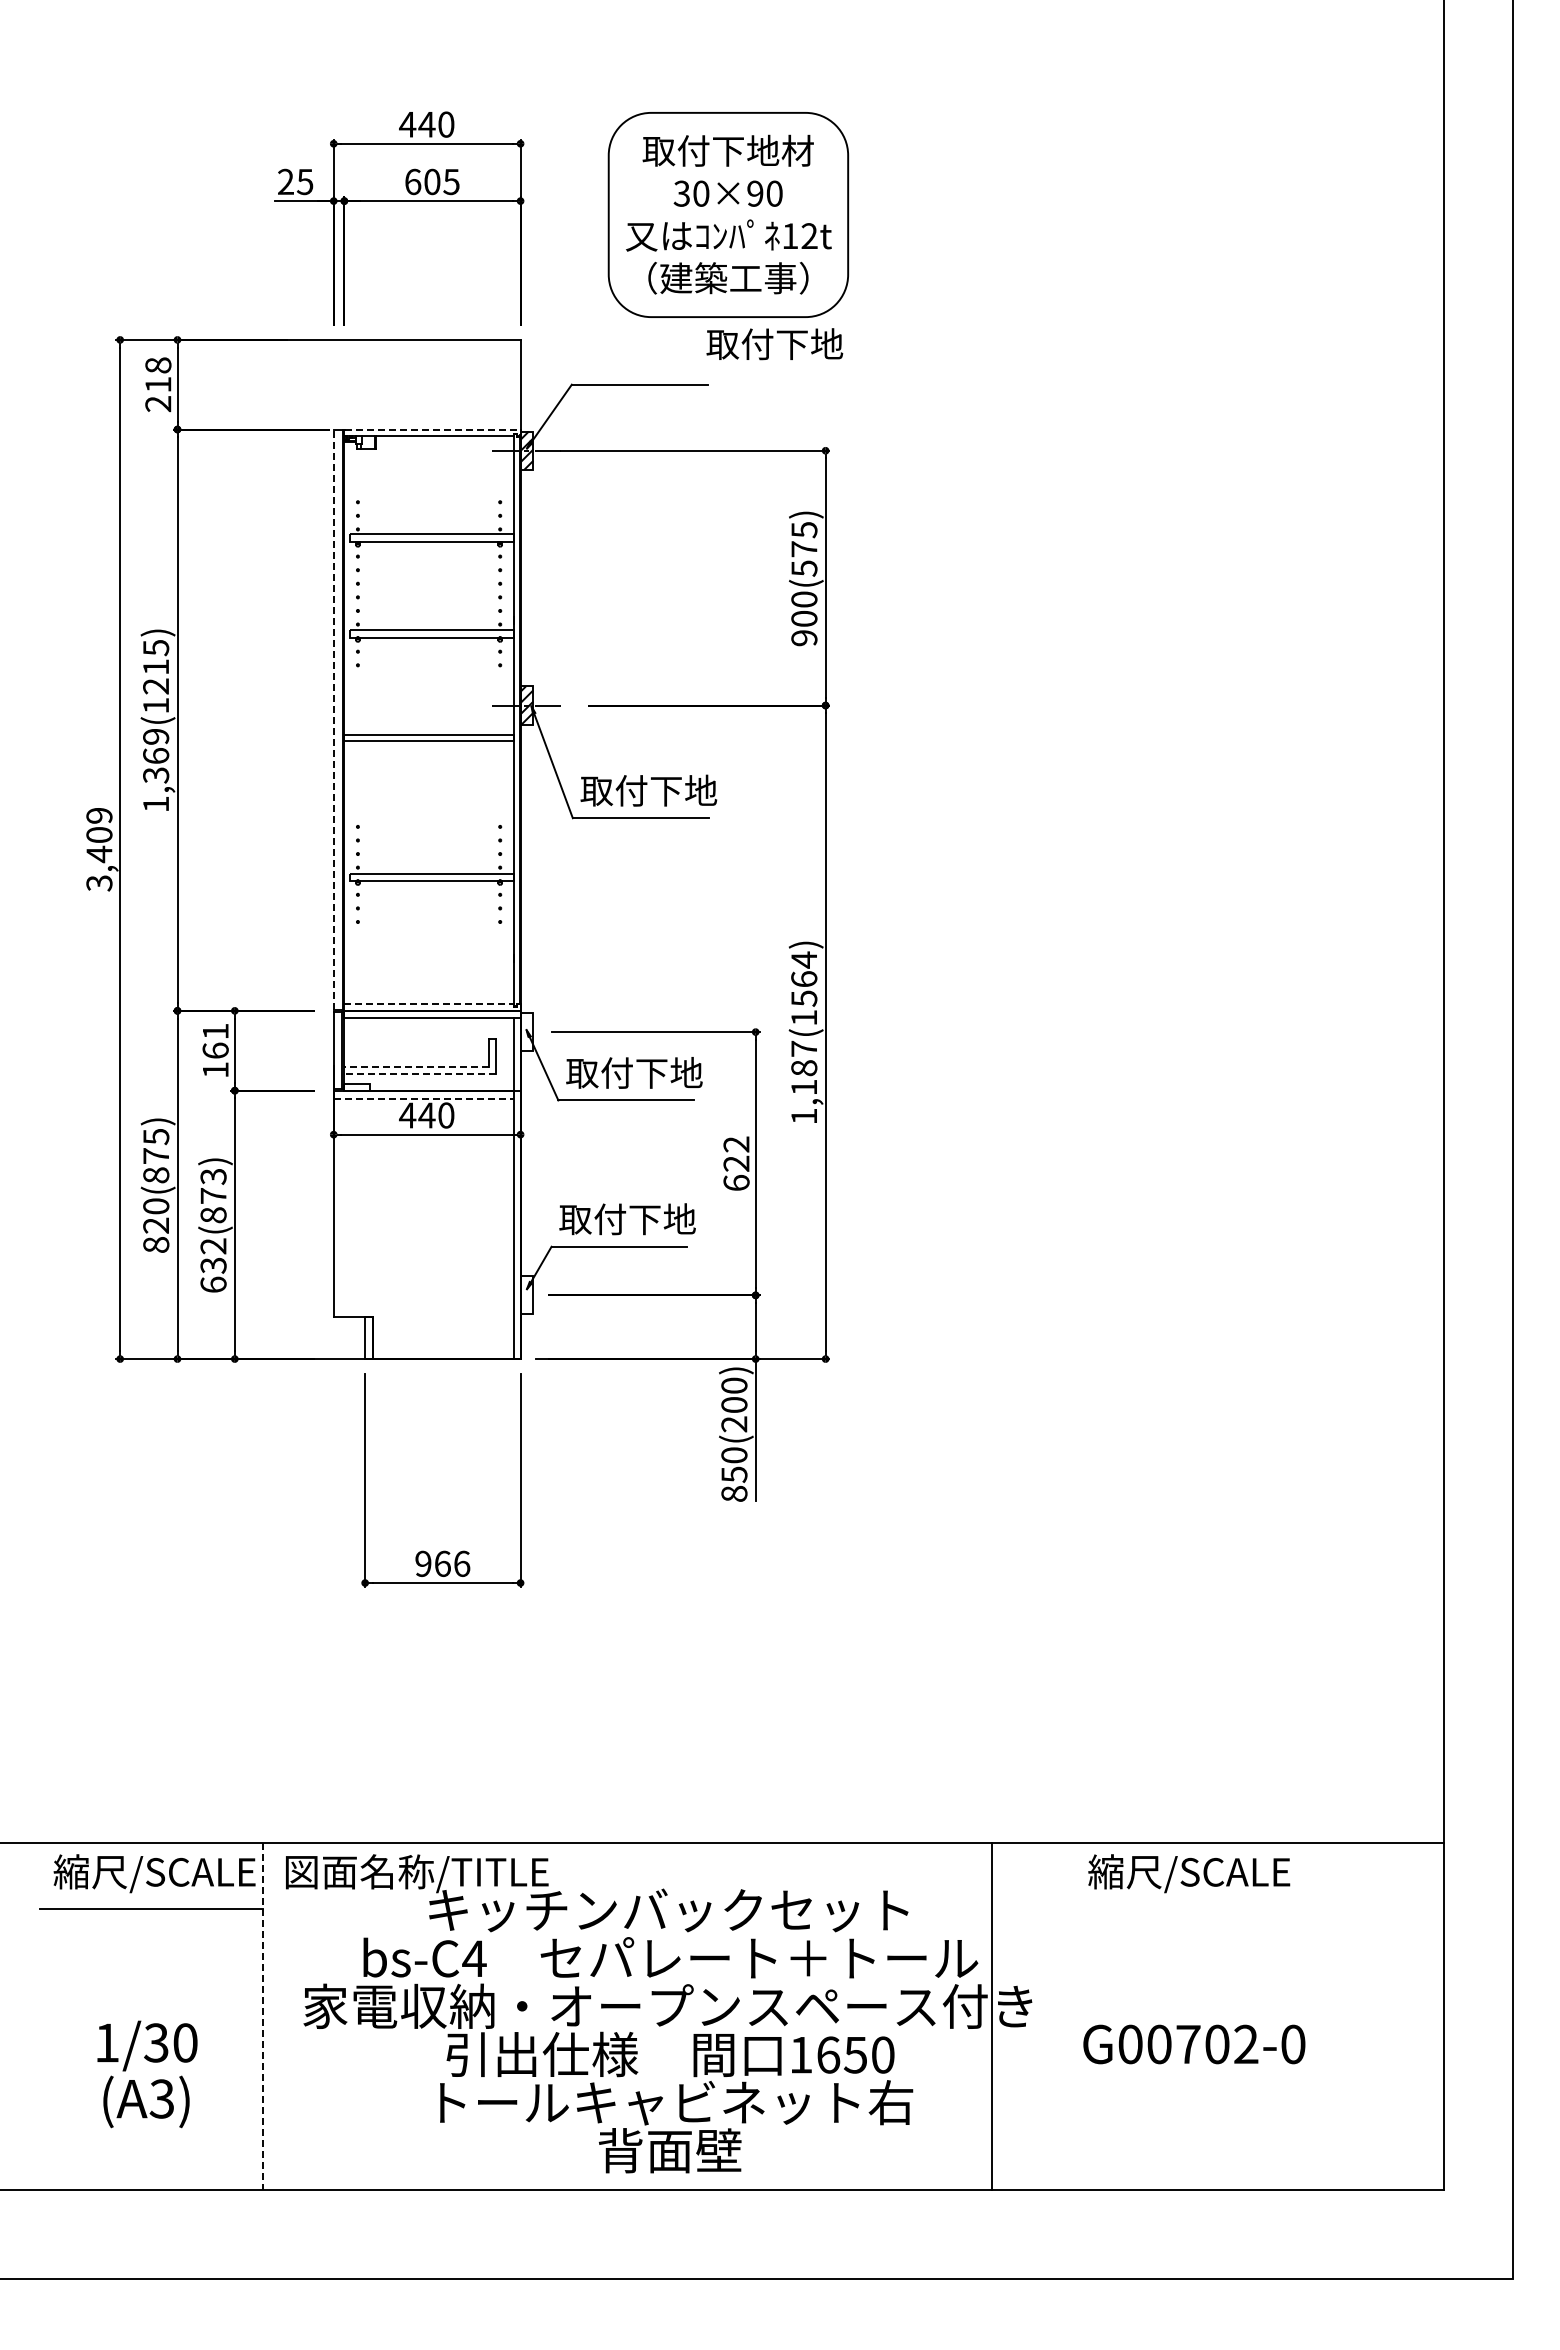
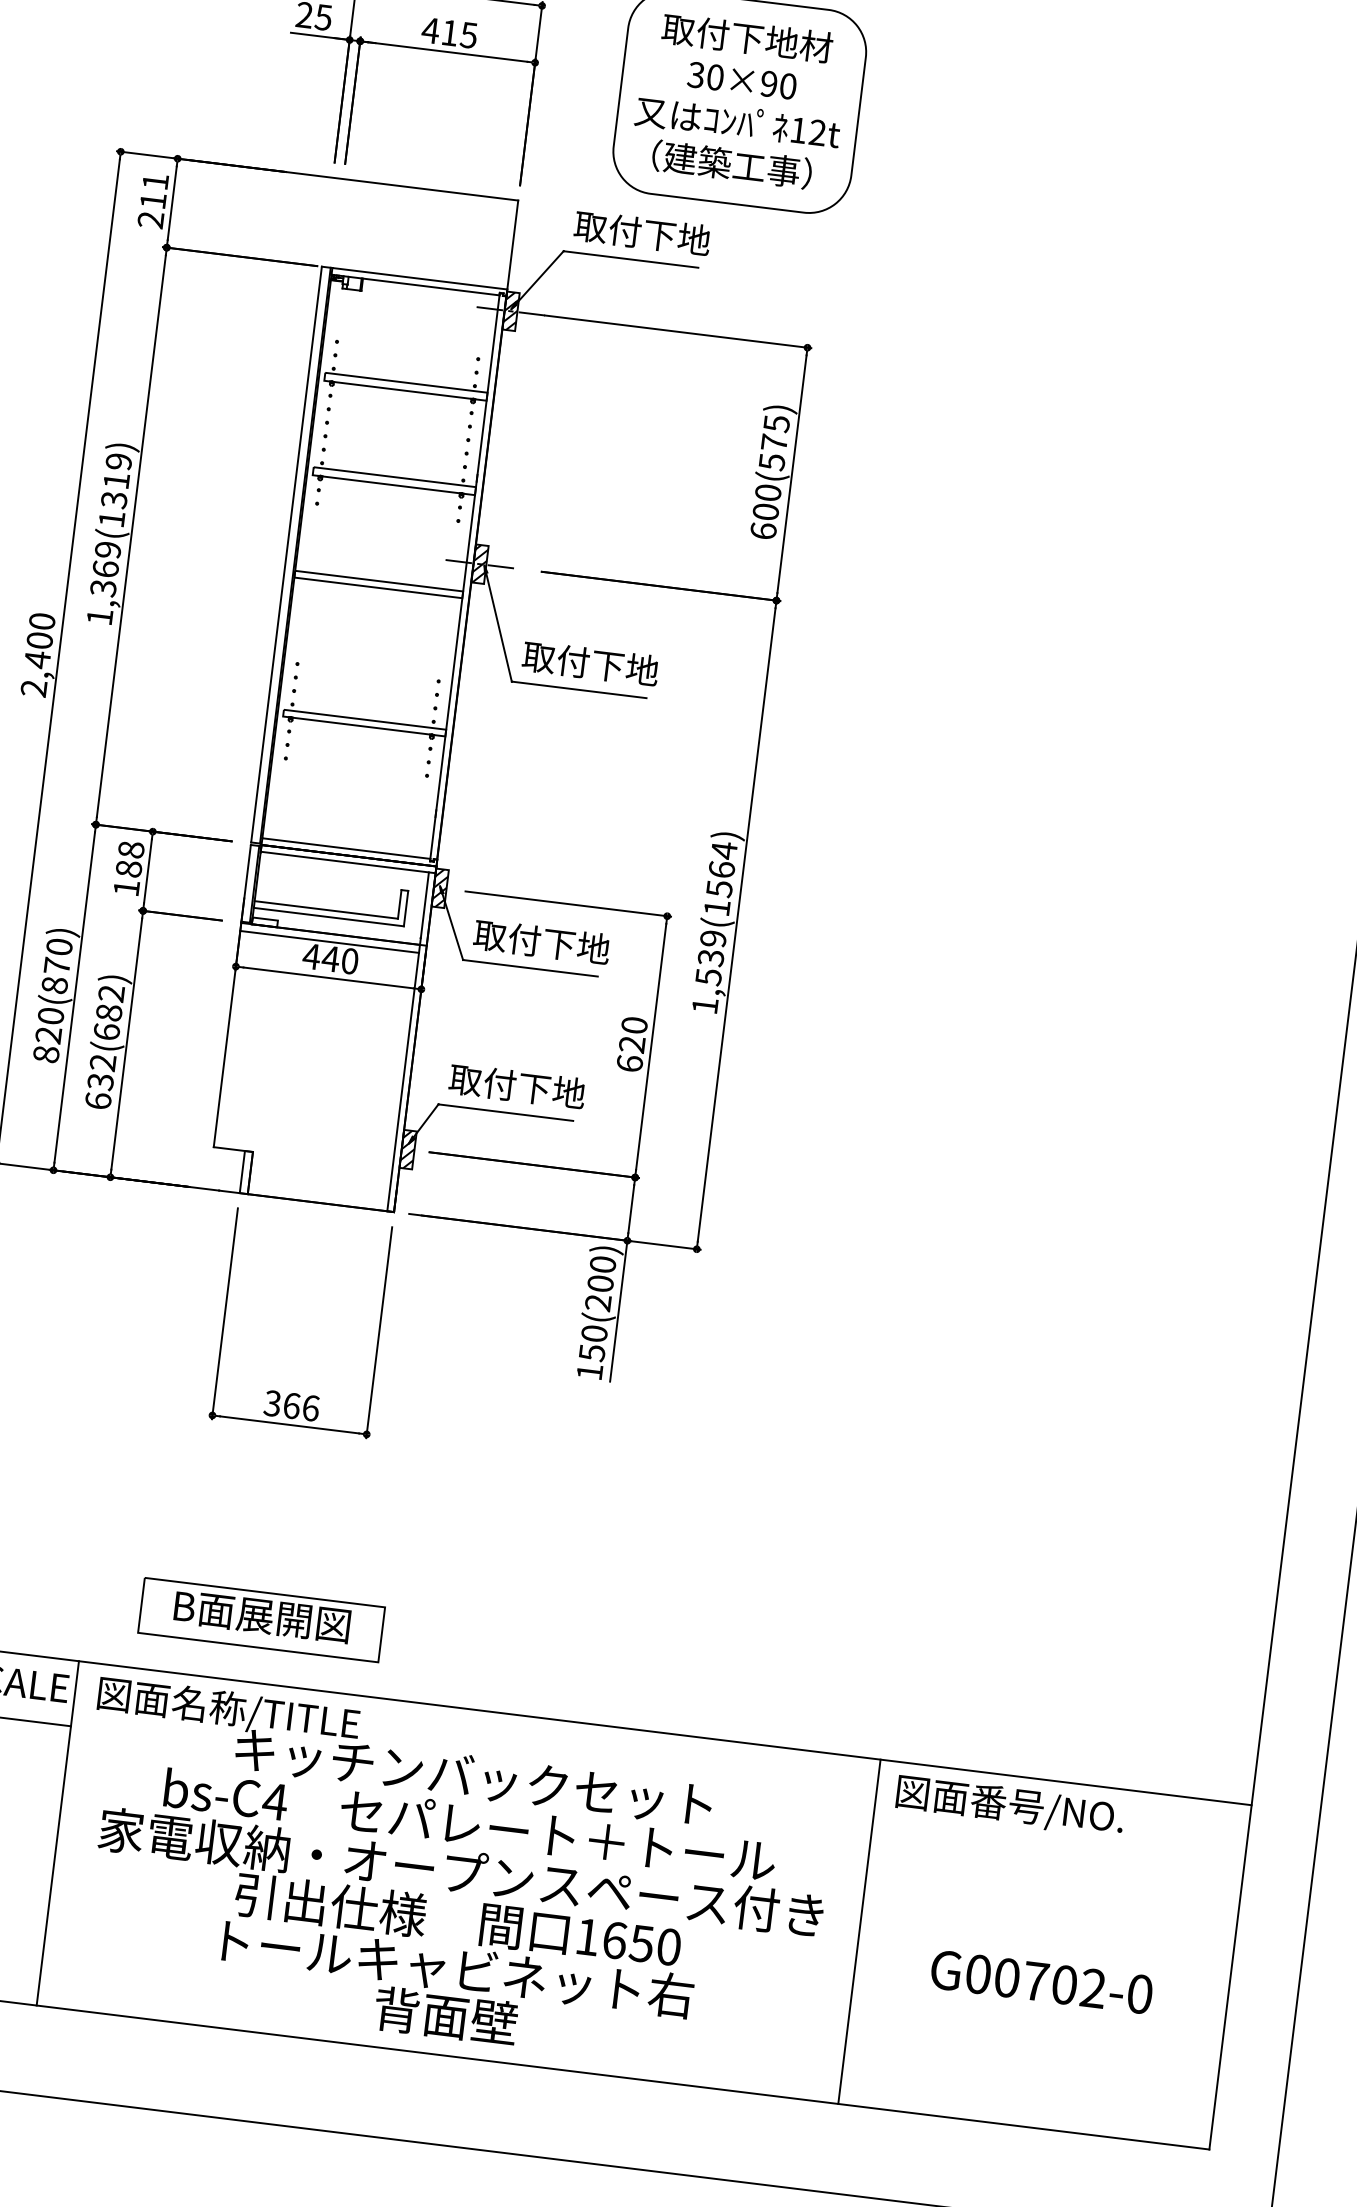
text: (422, 181) -> (440, 31), 605 -> 415
text: (774, 344) -> (642, 233), moved
text: (158, 365) -> (155, 181), 218 -> 211
line: (433, 429) -> (420, 278), dashed -> solid
text: (804, 638) -> (763, 531), 900(575) -> 600(575)
text: (156, 667) -> (116, 481), 1,369(1215) -> 1,369(1319)
line: (333, 719) -> (286, 554), dashed -> solid
text: (99, 849) -> (38, 655), 3,409 -> 2,400
line: (428, 1004) -> (345, 848), dashed -> solid
hatch: (526, 1031) -> (439, 887), added
text: (215, 1040) -> (130, 858), 161 -> 188
line: (416, 1067) -> (326, 910), dashed -> solid
text: (804, 1067) -> (711, 957), 1,187(1564) -> 1,539(1564)
line: (419, 1074) -> (328, 917), dashed -> solid
line: (424, 1098) -> (330, 941), dashed -> solid
text: (156, 1136) -> (59, 946), 820(875) -> 820(870)
text: (736, 1144) -> (634, 1025), 622 -> 620
text: (213, 1195) -> (109, 1012), 632(873) -> 632(682)
hatch: (526, 1295) -> (407, 1149), added
text: (734, 1493) -> (589, 1371), 850(200) -> 150(200)
text: (423, 1563) -> (272, 1403), 966 -> 366
part: (438, 1779) -> (261, 1619), added
text: (1203, 1873) -> (1009, 1805), 縮尺/SCALE -> 図面番号/NO.
line: (992, 2016) -> (859, 1931), moved
line: (262, 2017) -> (57, 1834), dashed -> solid
text: (1194, 2044) -> (1041, 1982), moved

